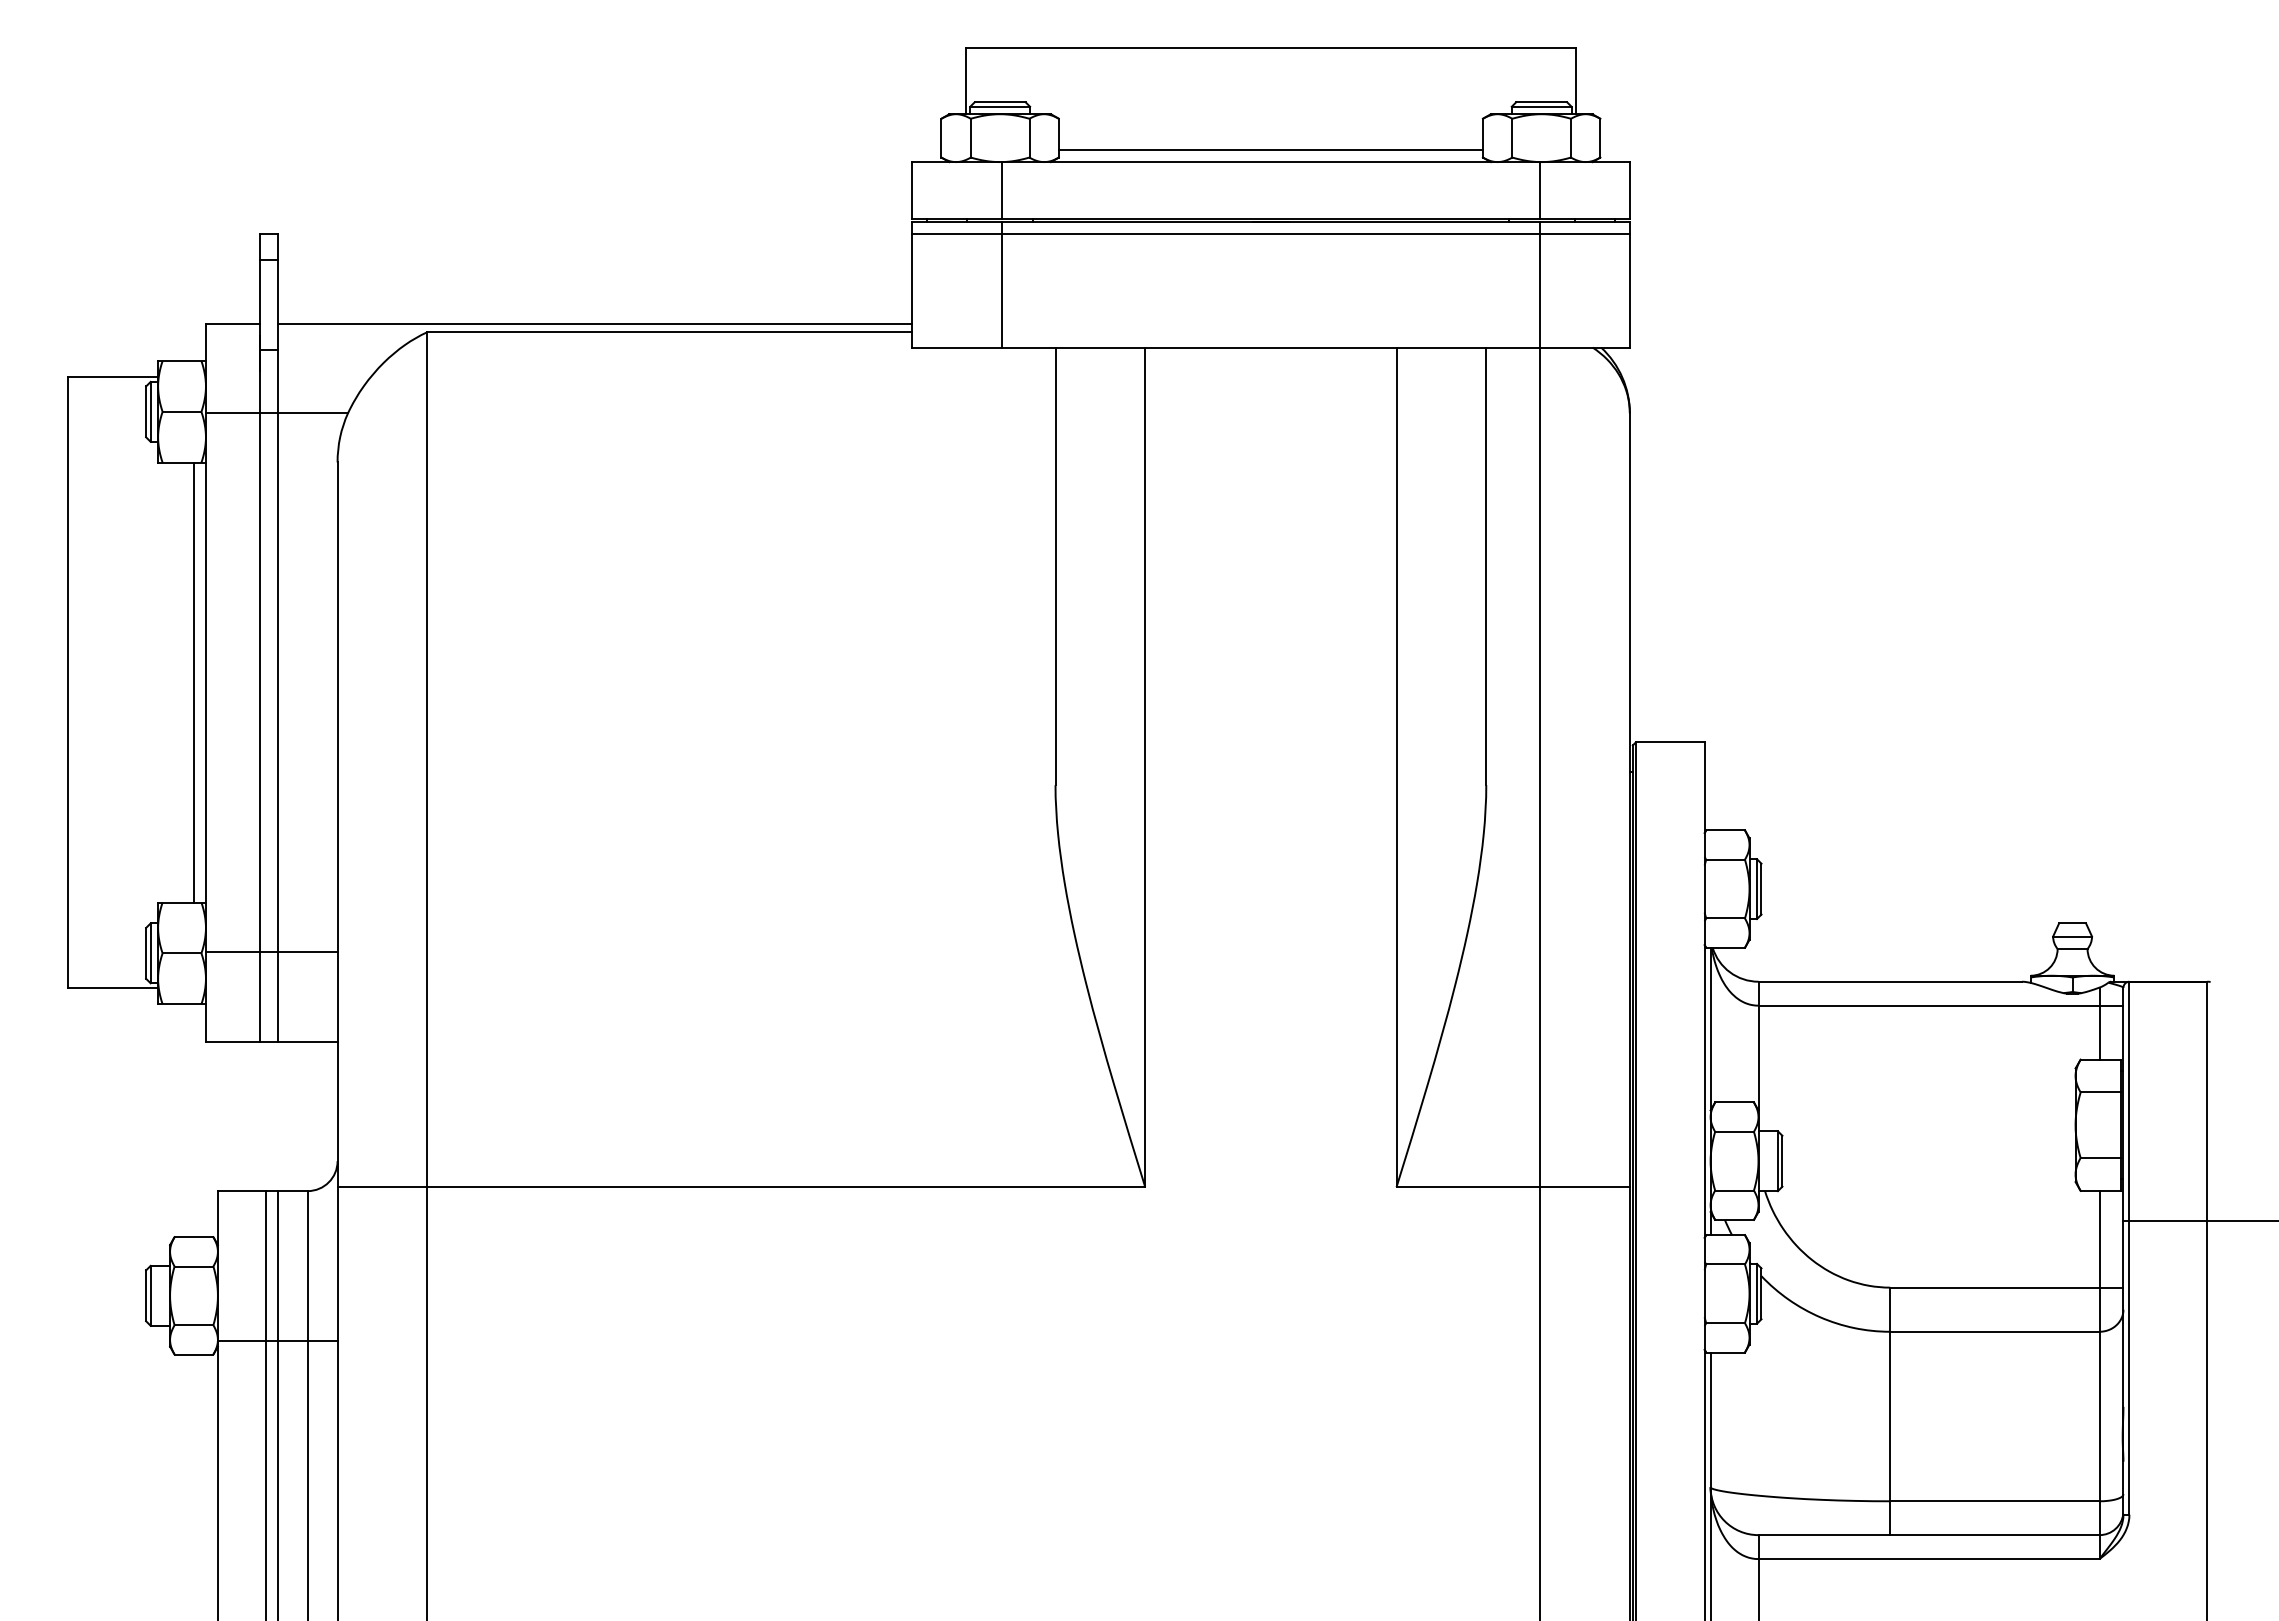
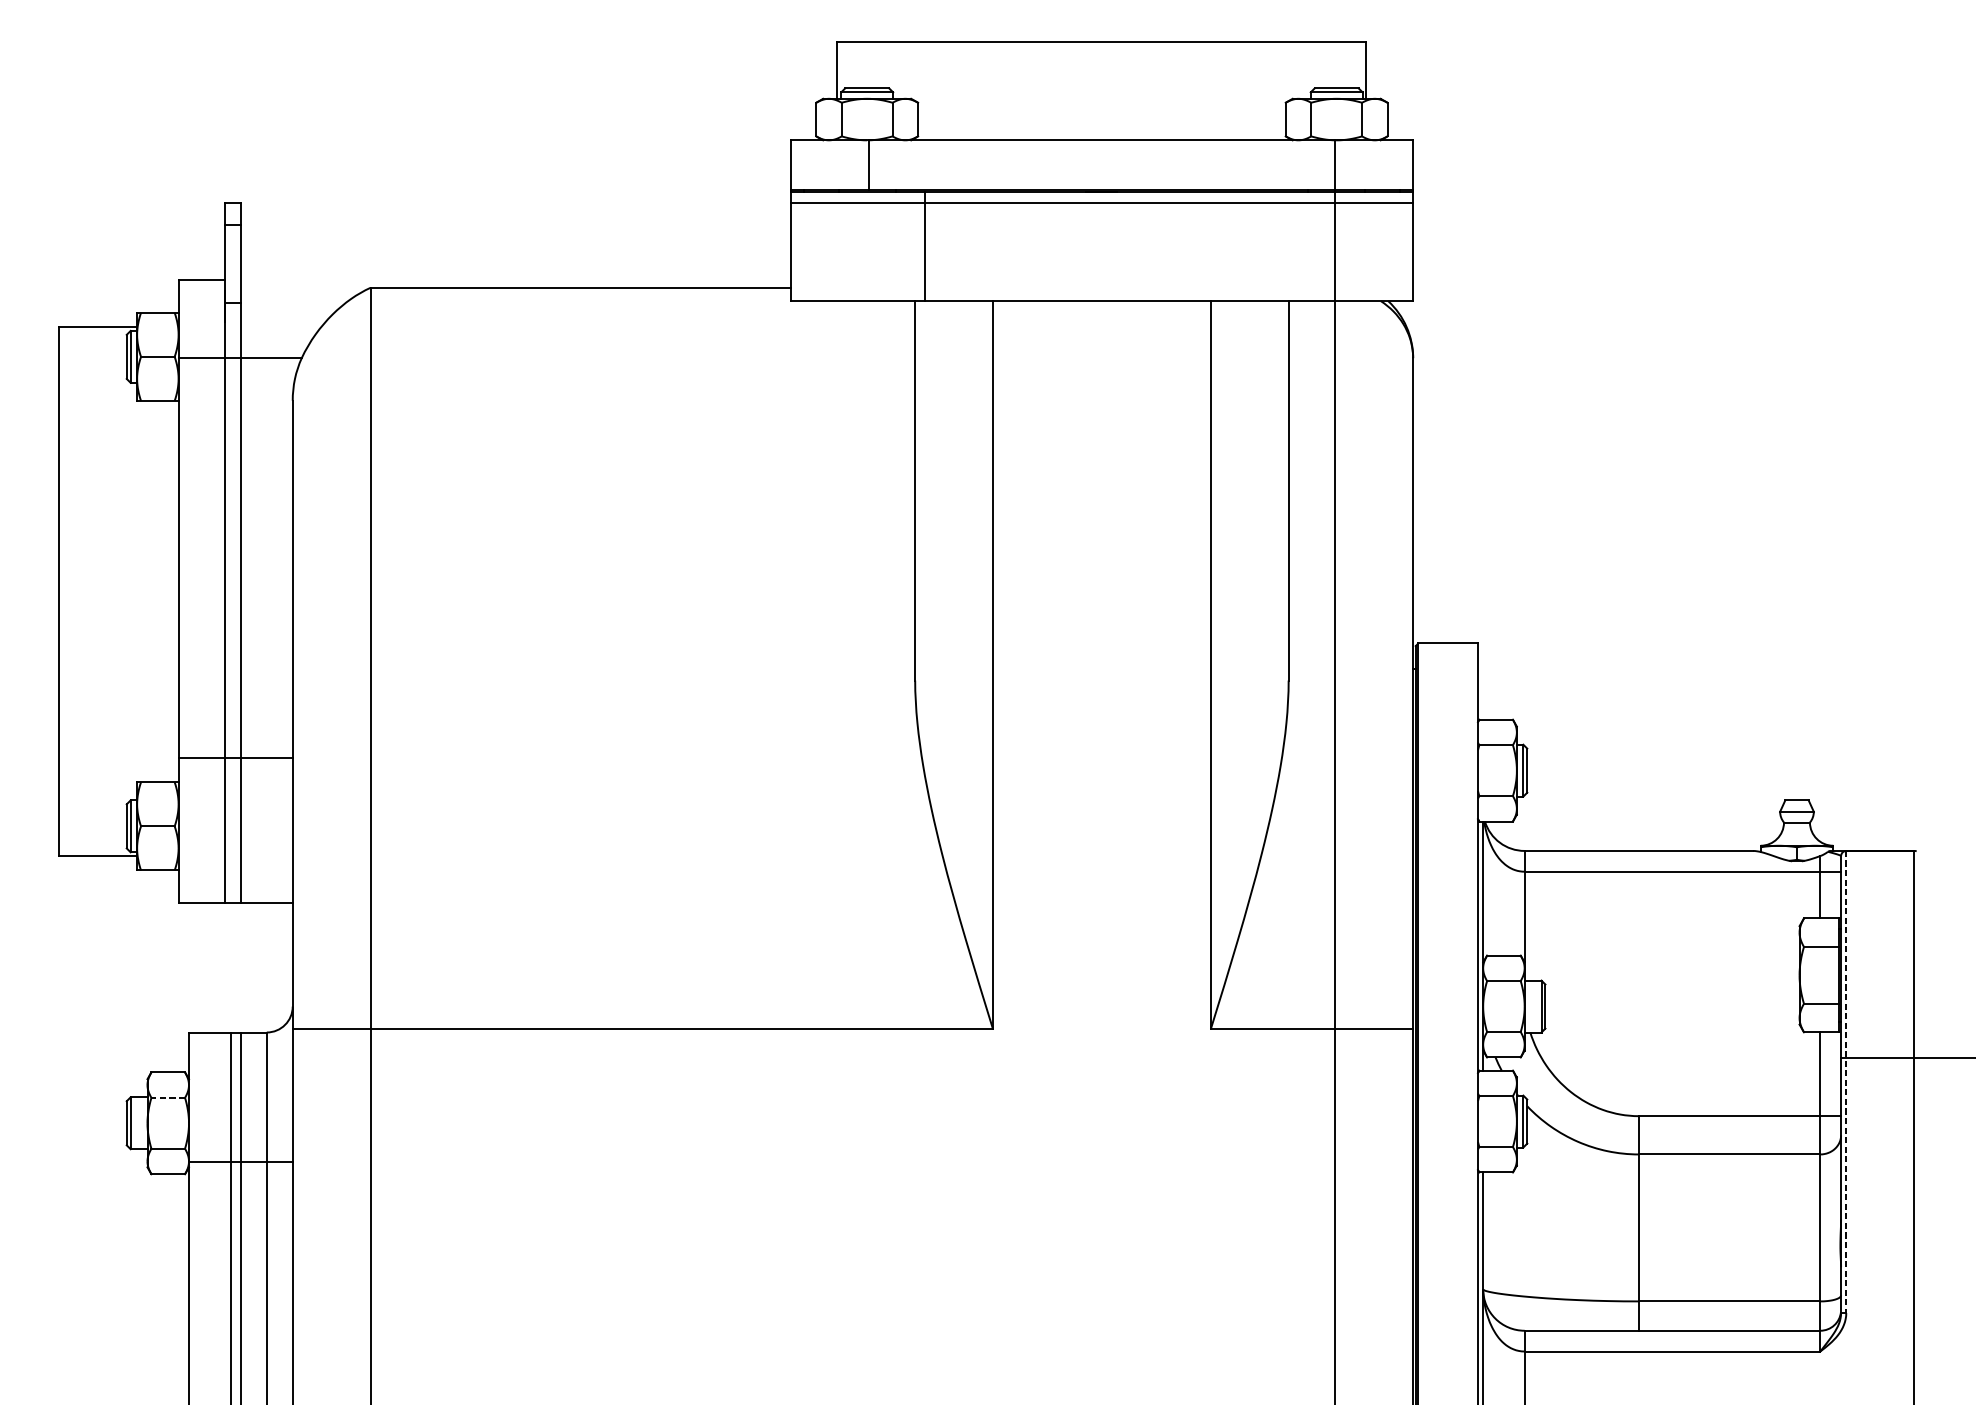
line: (1270, 150) -> (1101, 130), removed
line: (1001, 284) -> (924, 246), moved
line: (594, 323) -> (515, 280), removed
line: (194, 682) -> (168, 591), removed
line: (271, 951) -> (235, 757), moved
line: (2129, 1248) -> (1846, 1082), solid -> dashed
line: (193, 1266) -> (167, 1097), solid -> dashed

